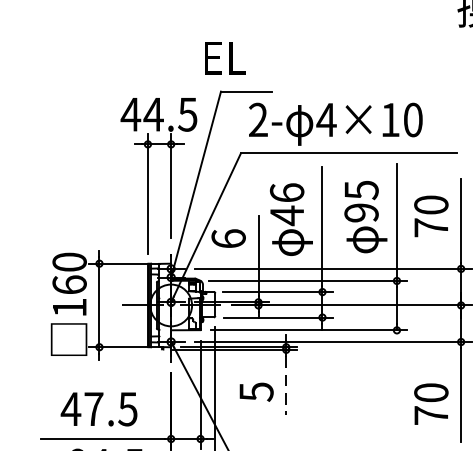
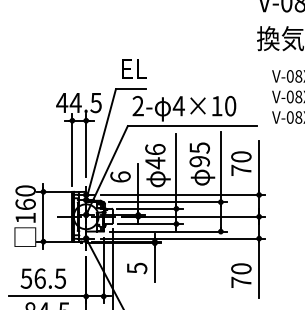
text: (225, 56) -> (134, 68), moved
line: (285, 385) -> (154, 264), dashed -> solid
text: (81, 408) -> (32, 278), 47.5 -> 56.5

